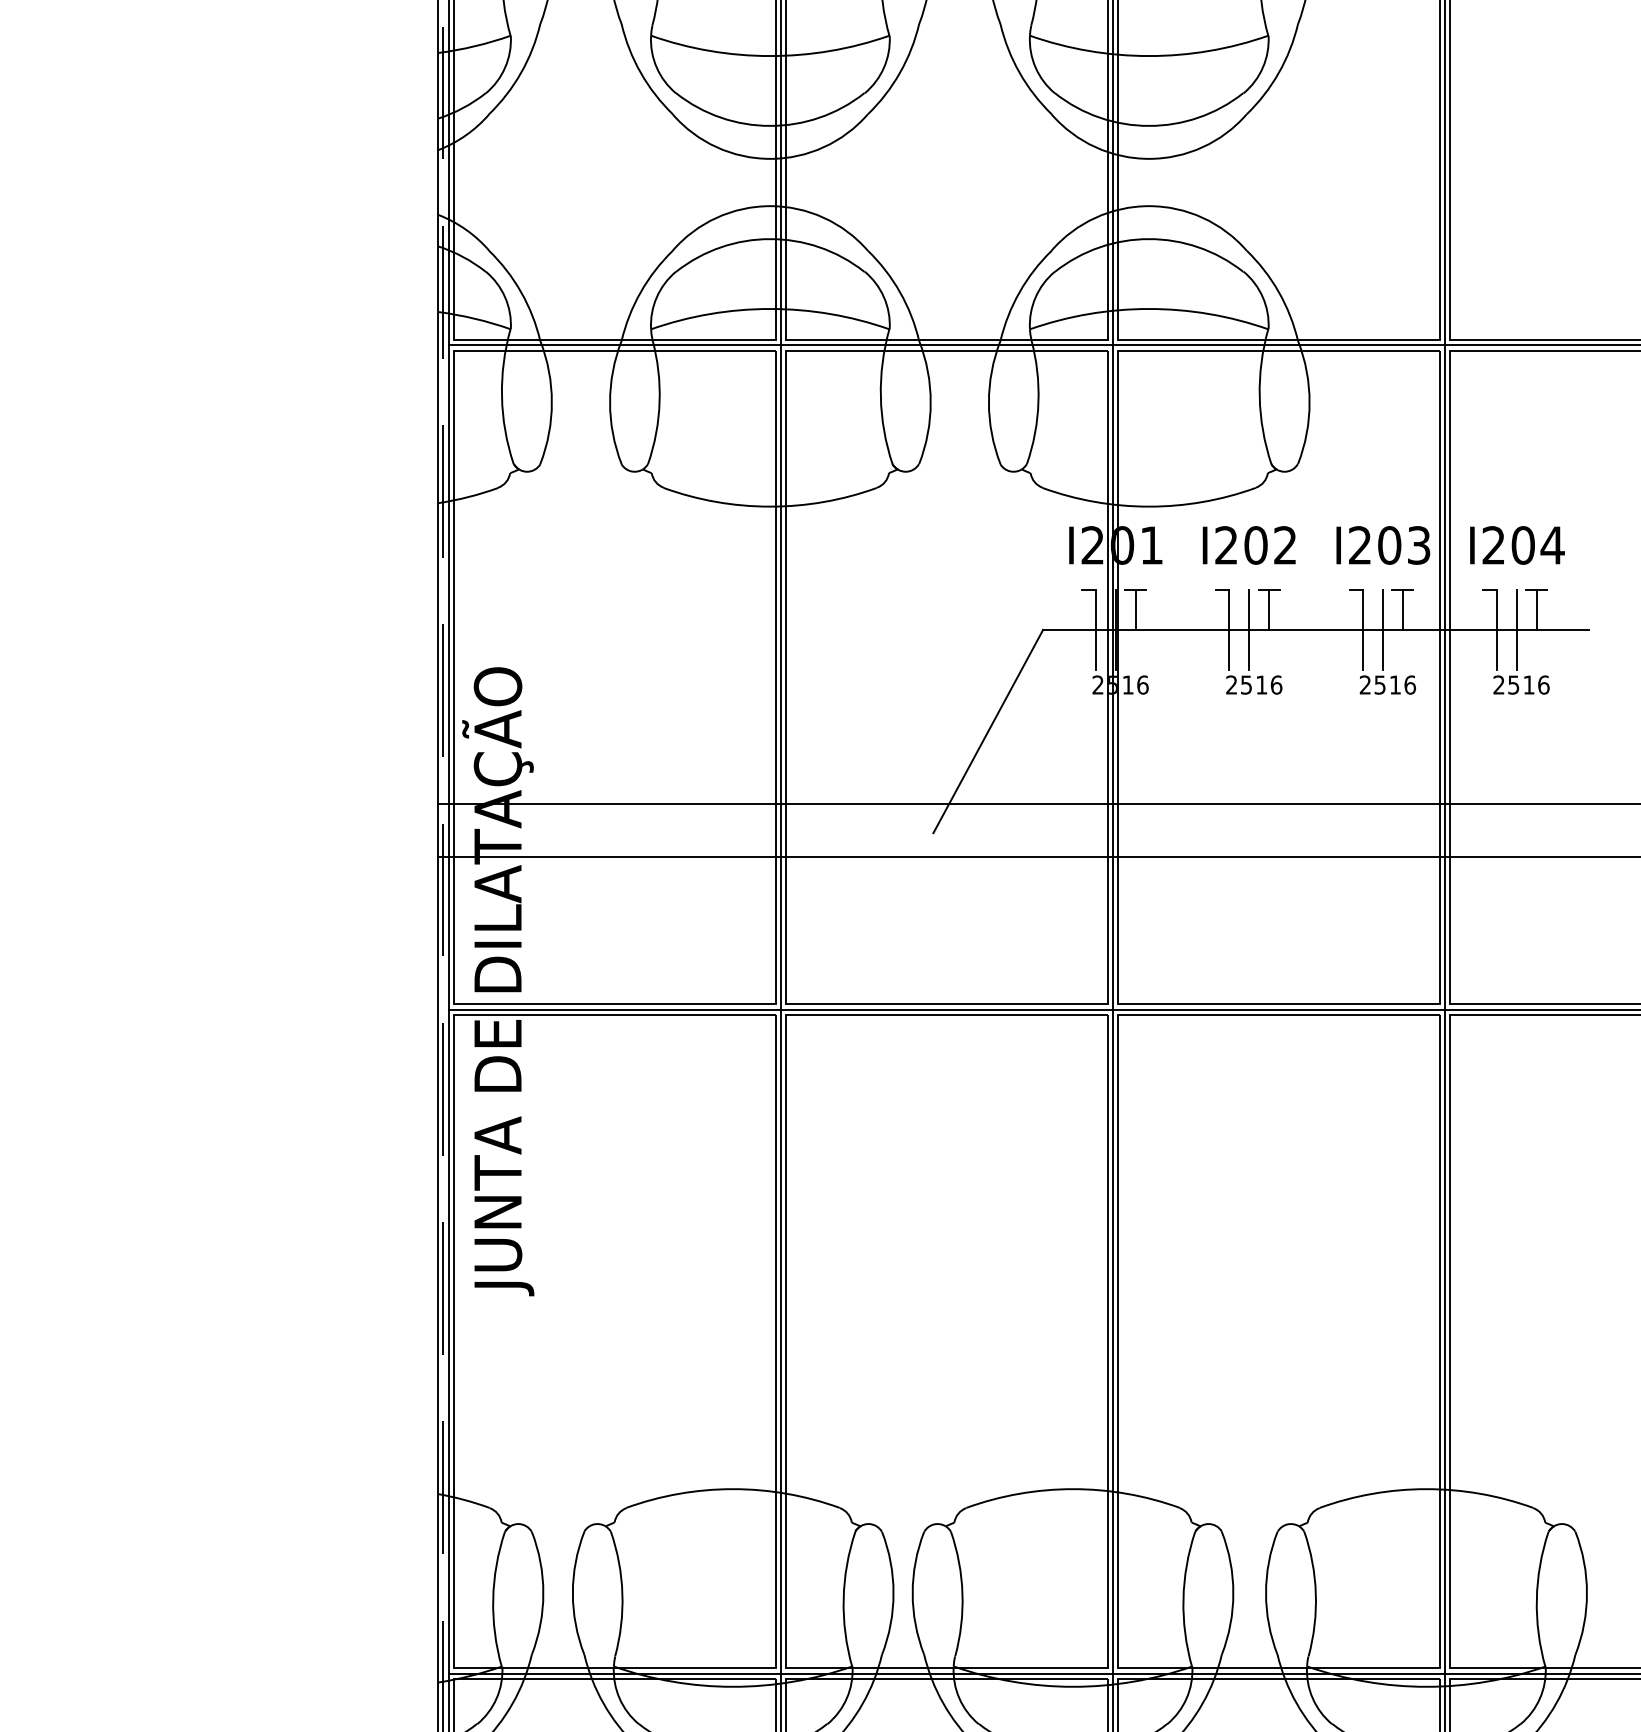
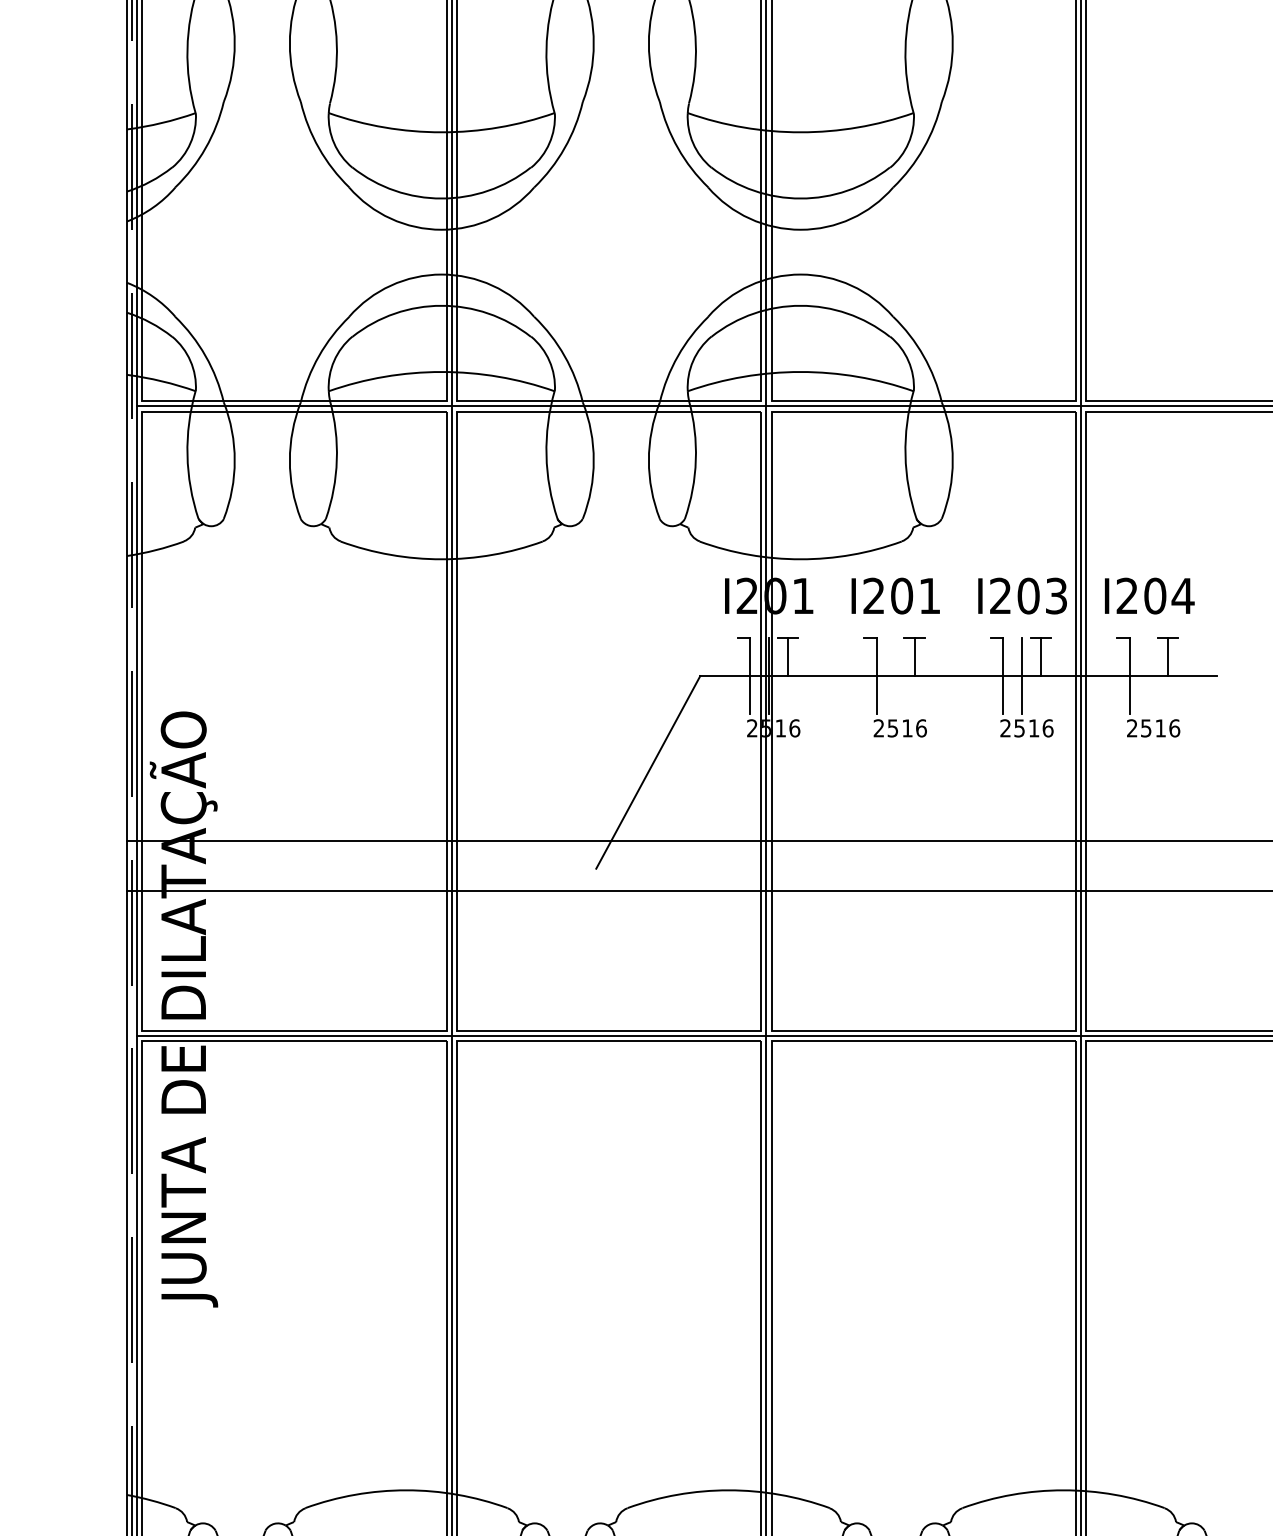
text: (1284, 545) -> (928, 596), I202 -> I201
line: (1249, 629) -> (895, 675), removed
line: (1516, 629) -> (1148, 675), removed

